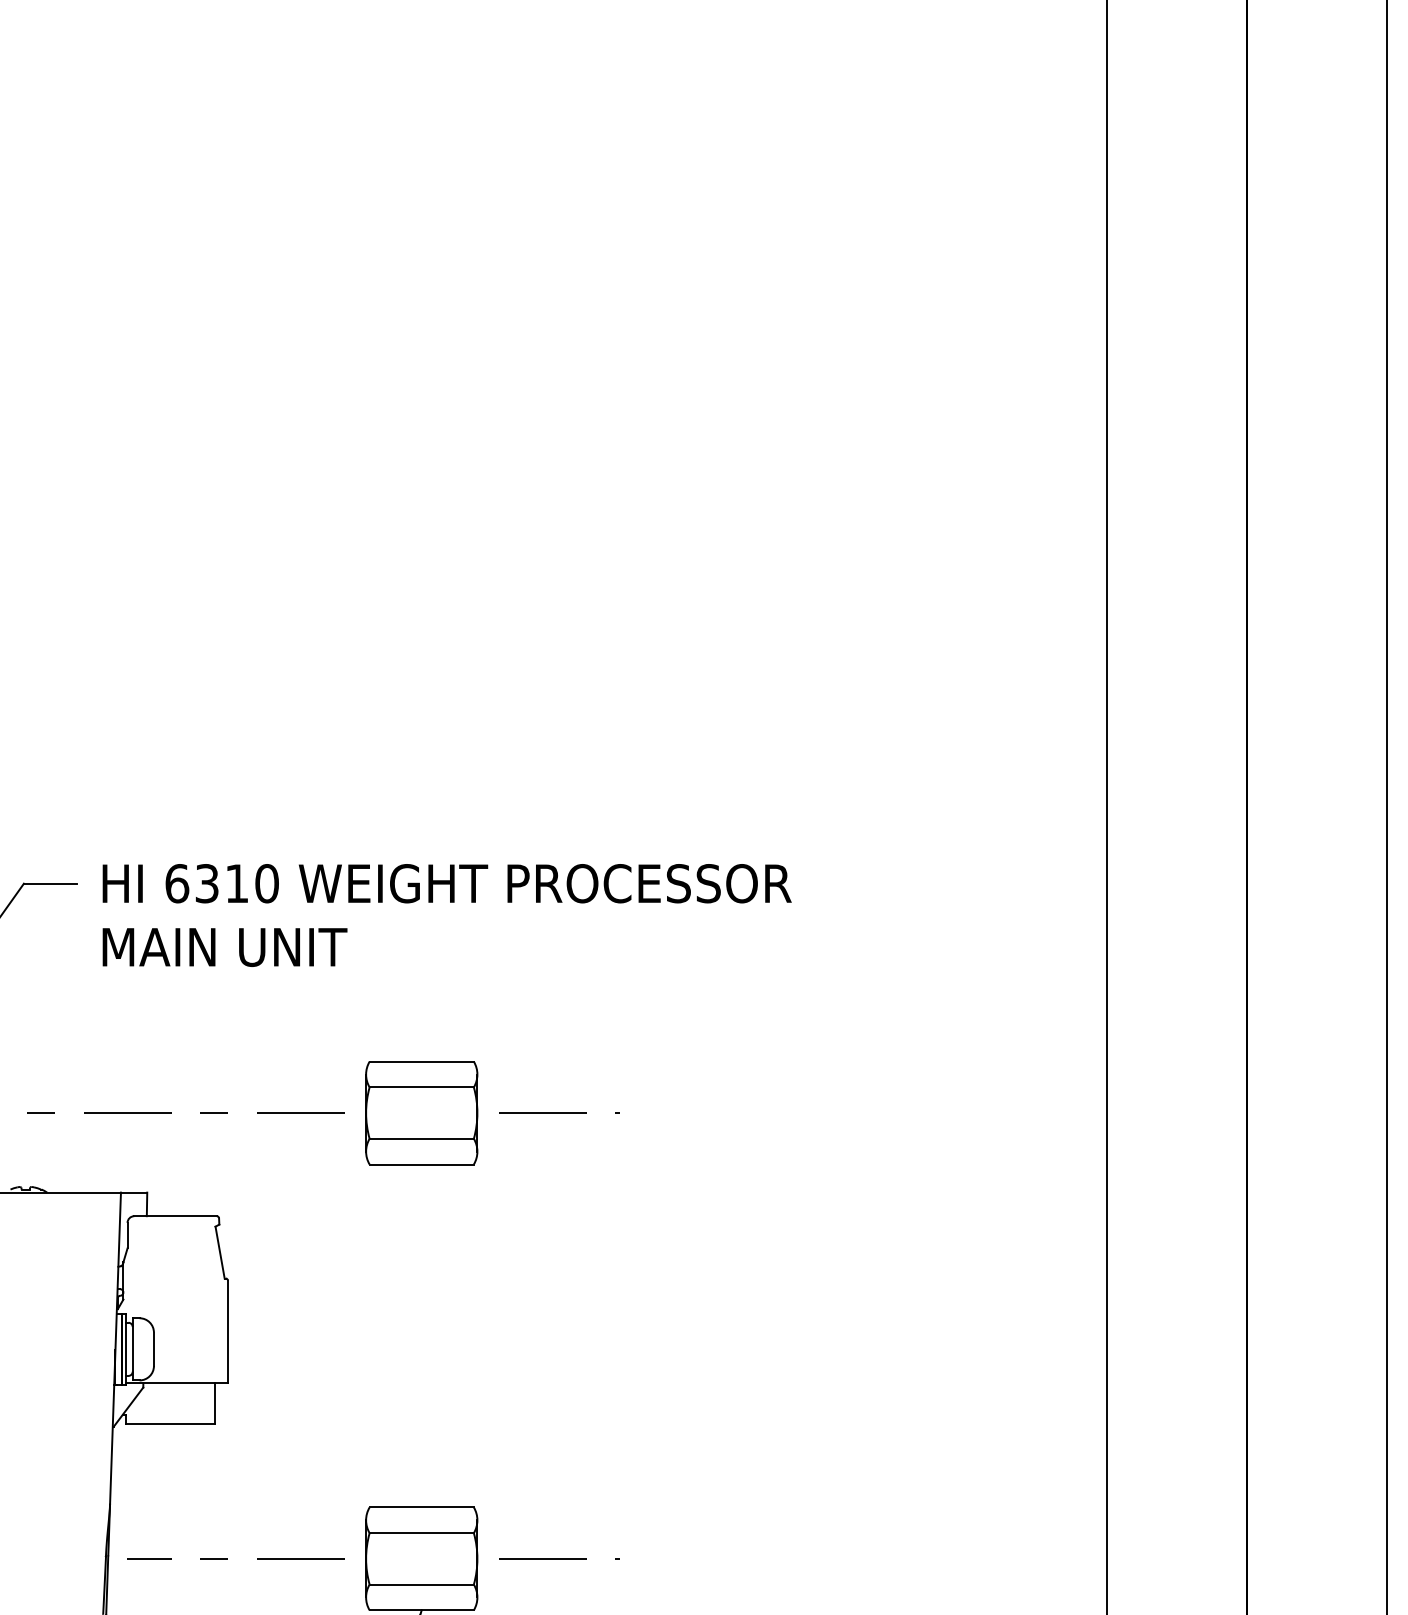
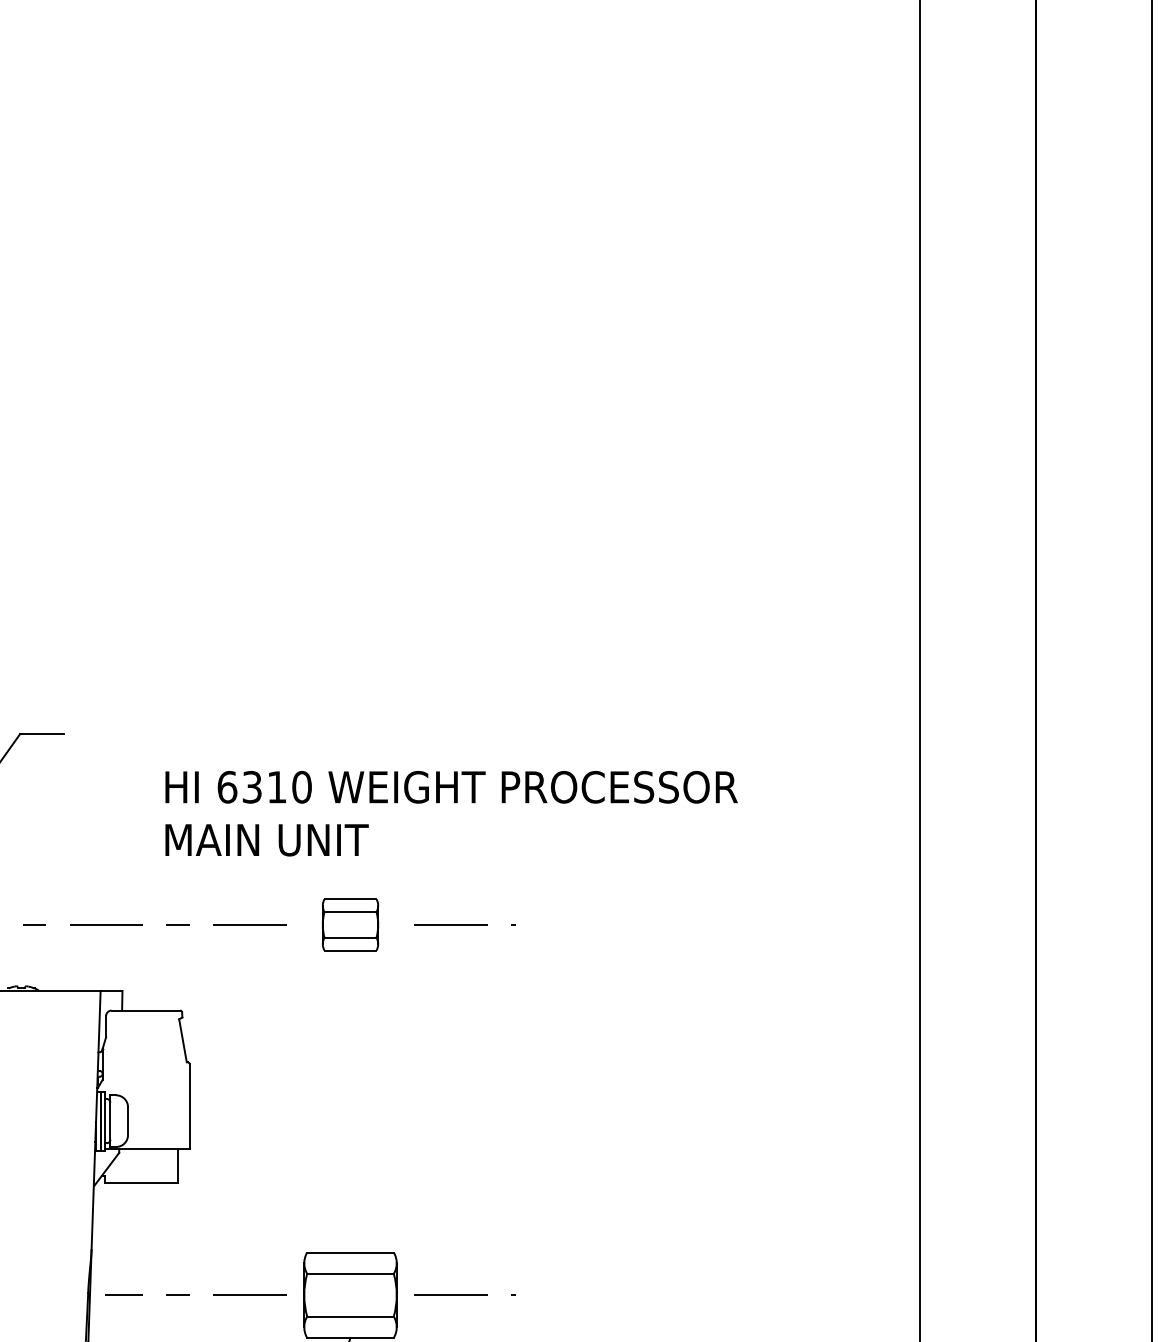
text: (447, 915) -> (451, 813), moved
part: (421, 1112) -> (350, 924), size x0.6

